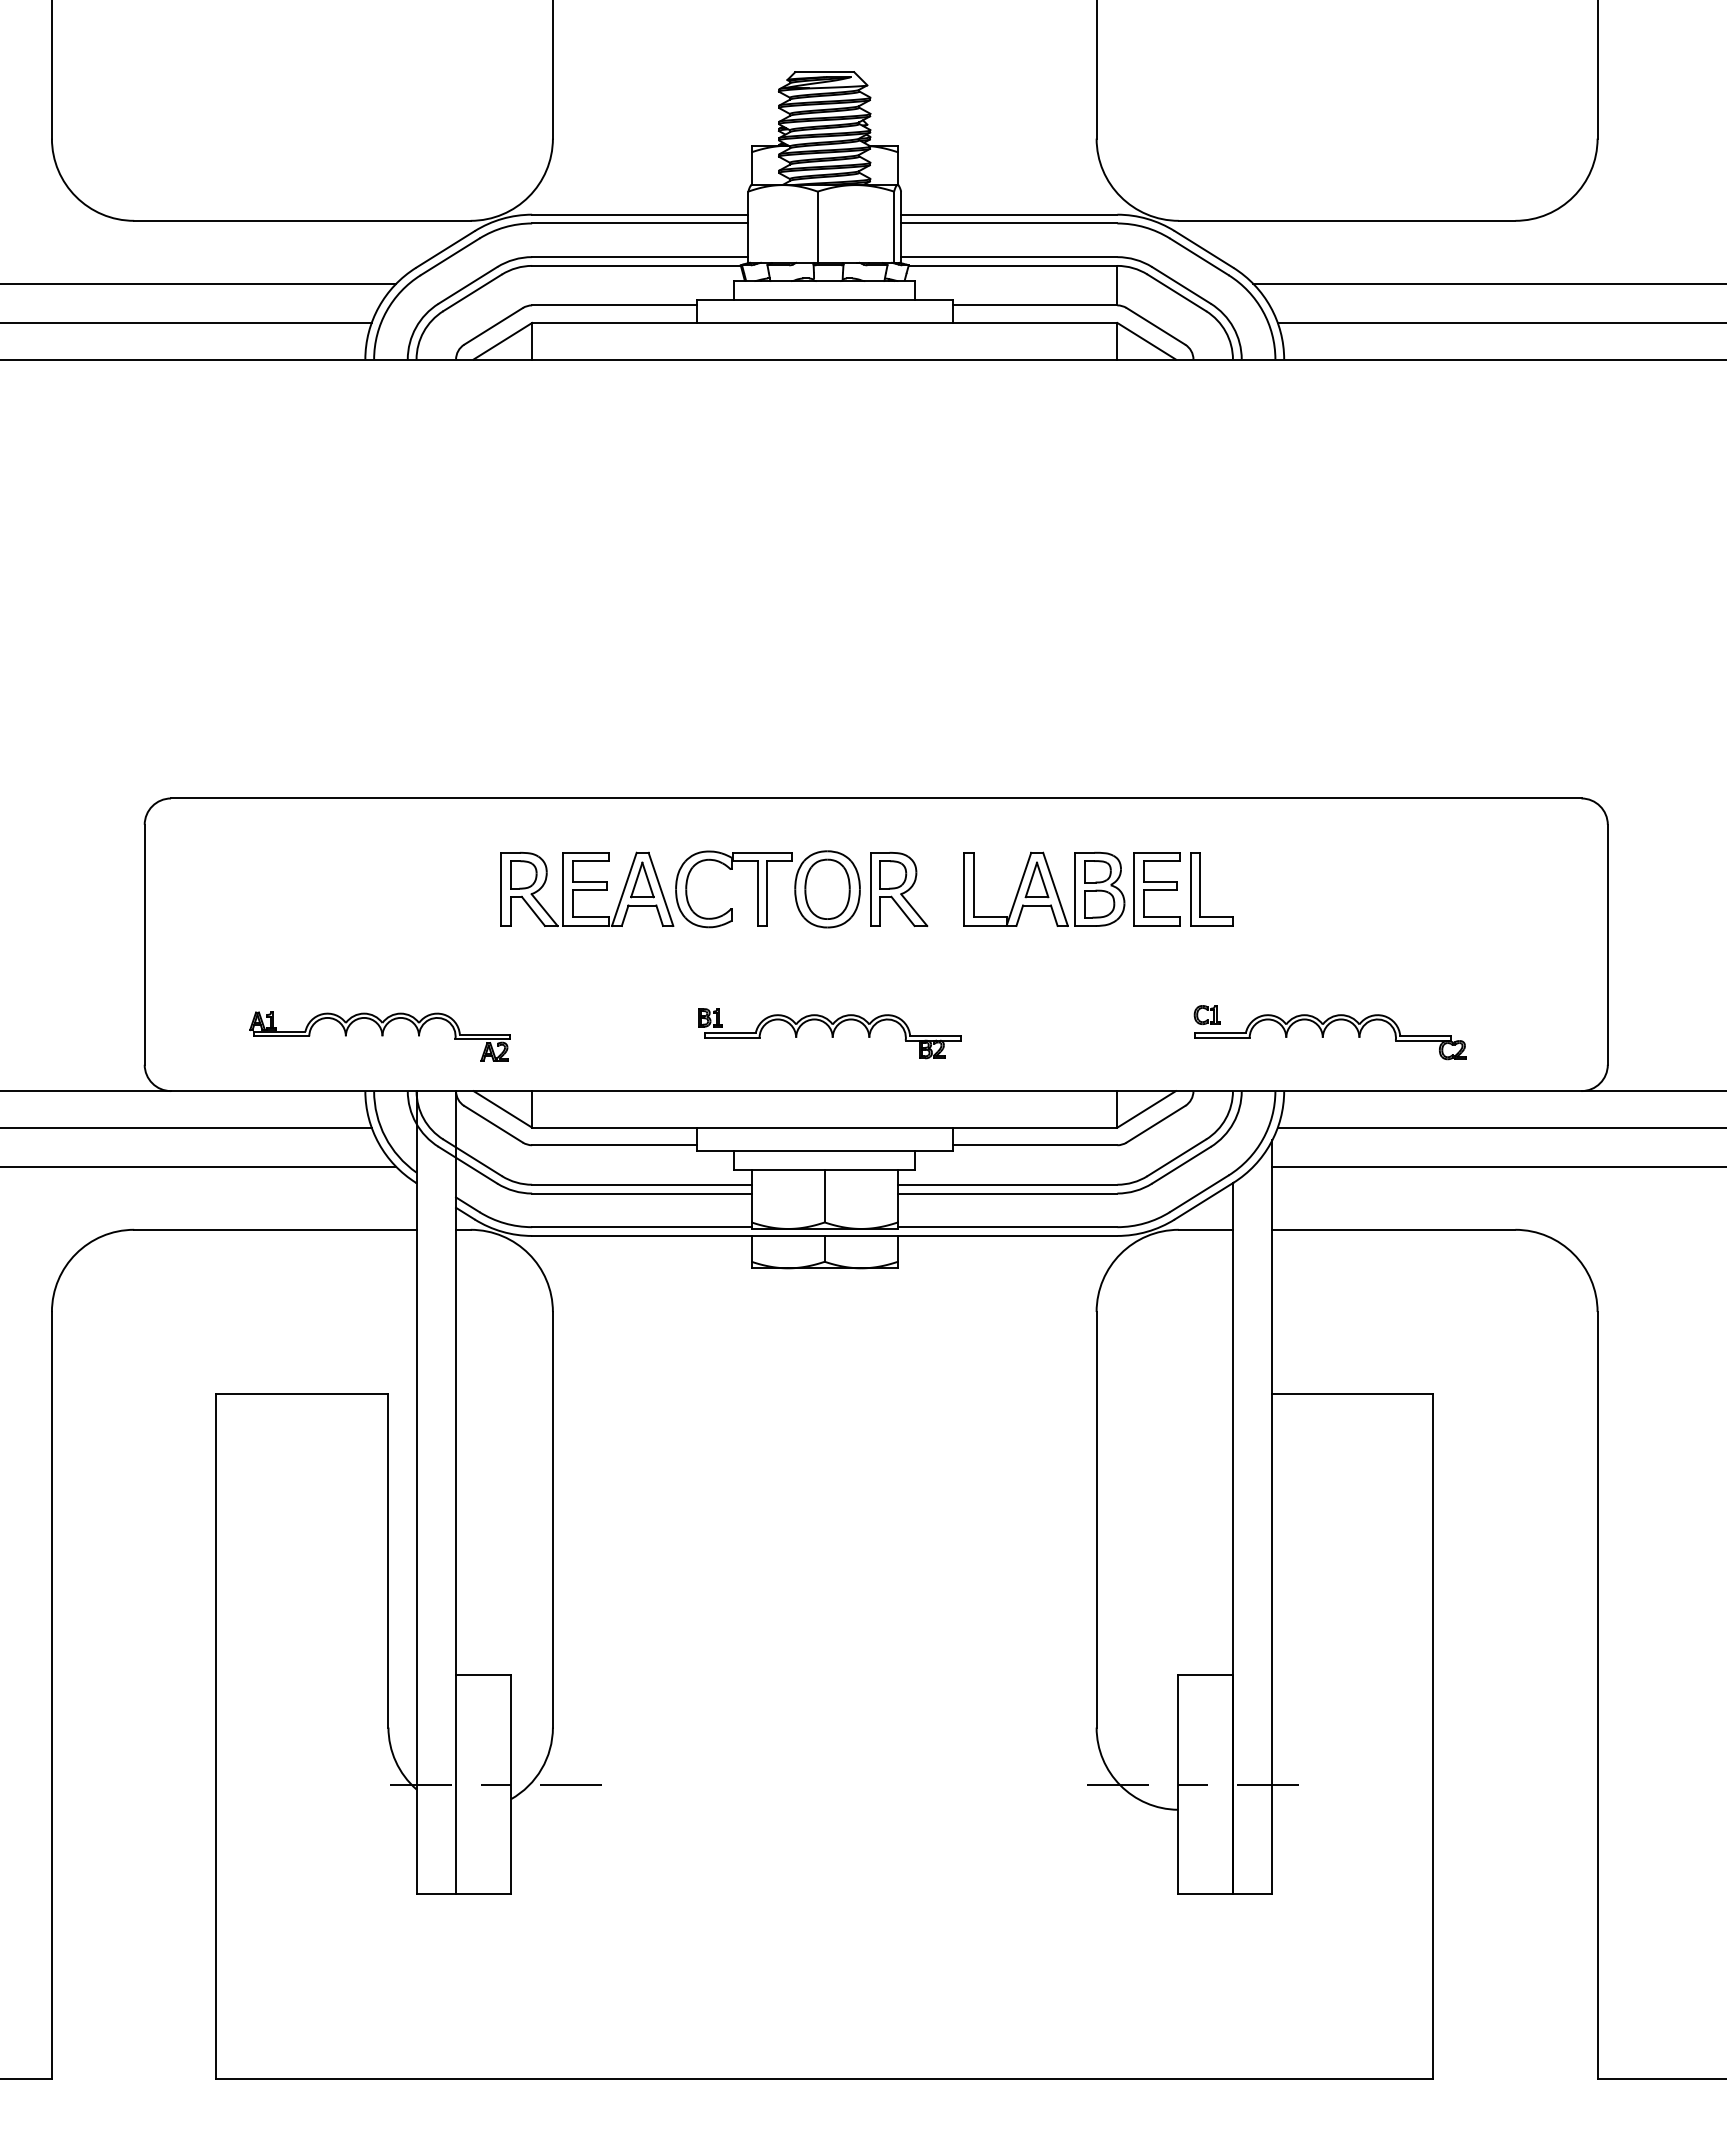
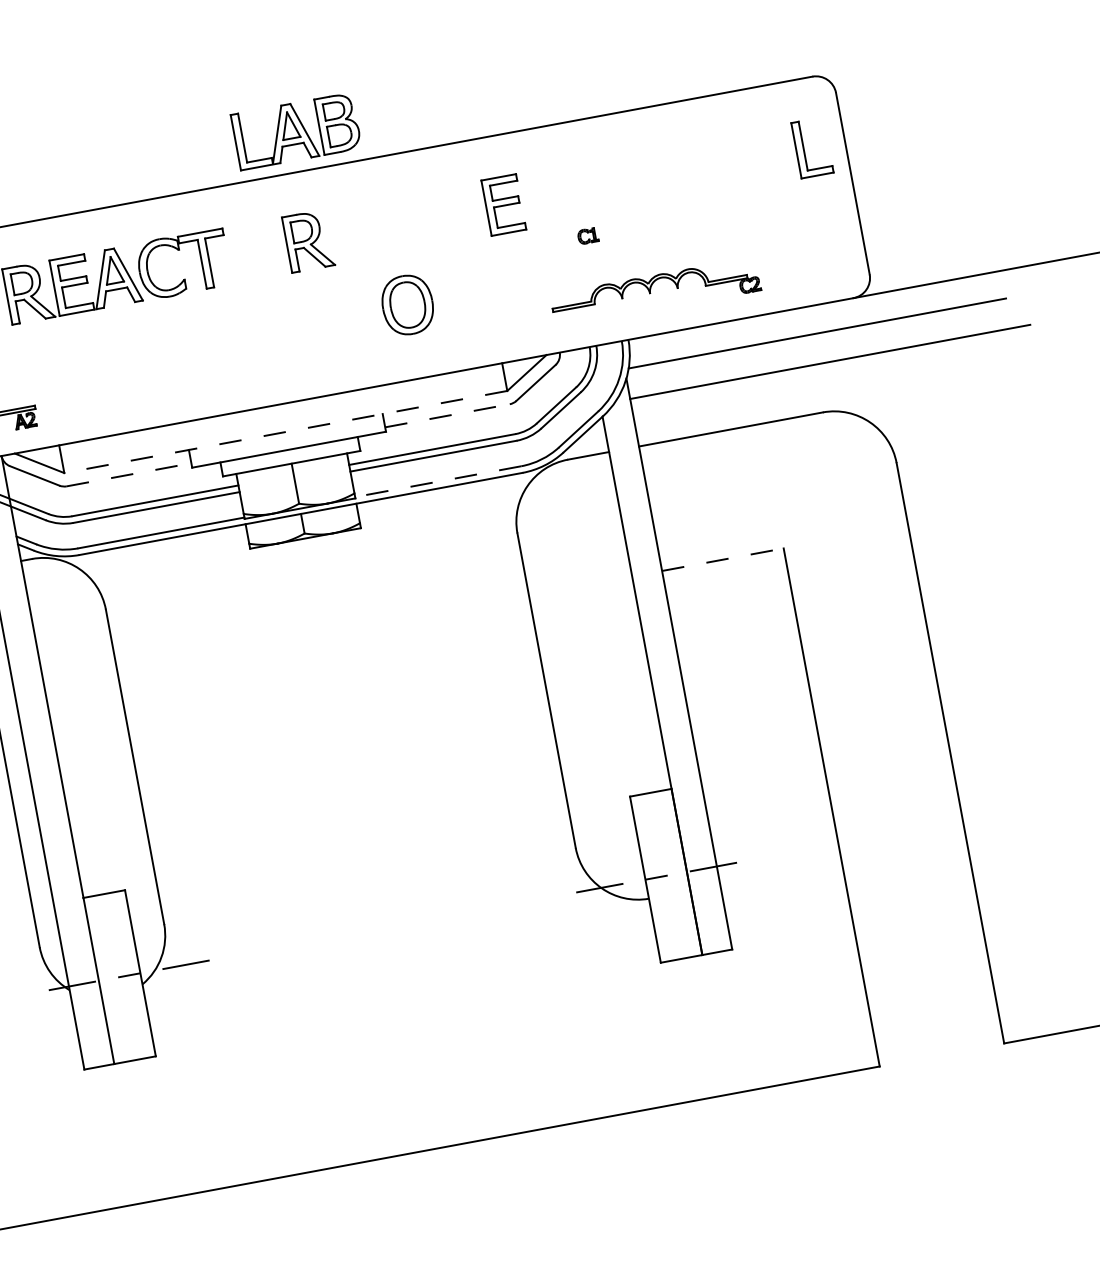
part: (1044, 888) -> (296, 130), moved
part: (827, 889) -> (407, 305), moved
part: (1200, 889) -> (803, 149), moved
part: (1206, 1014) -> (587, 235), moved
part: (829, 1033) -> (276, 360), removed
line: (824, 1127) -> (285, 431), solid -> dashed
line: (614, 1145) -> (129, 474), solid -> dashed
line: (1035, 1145) -> (447, 415), solid -> dashed
line: (1007, 1227) -> (438, 481), solid -> dashed
line: (1353, 1394) -> (723, 559), solid -> dashed

